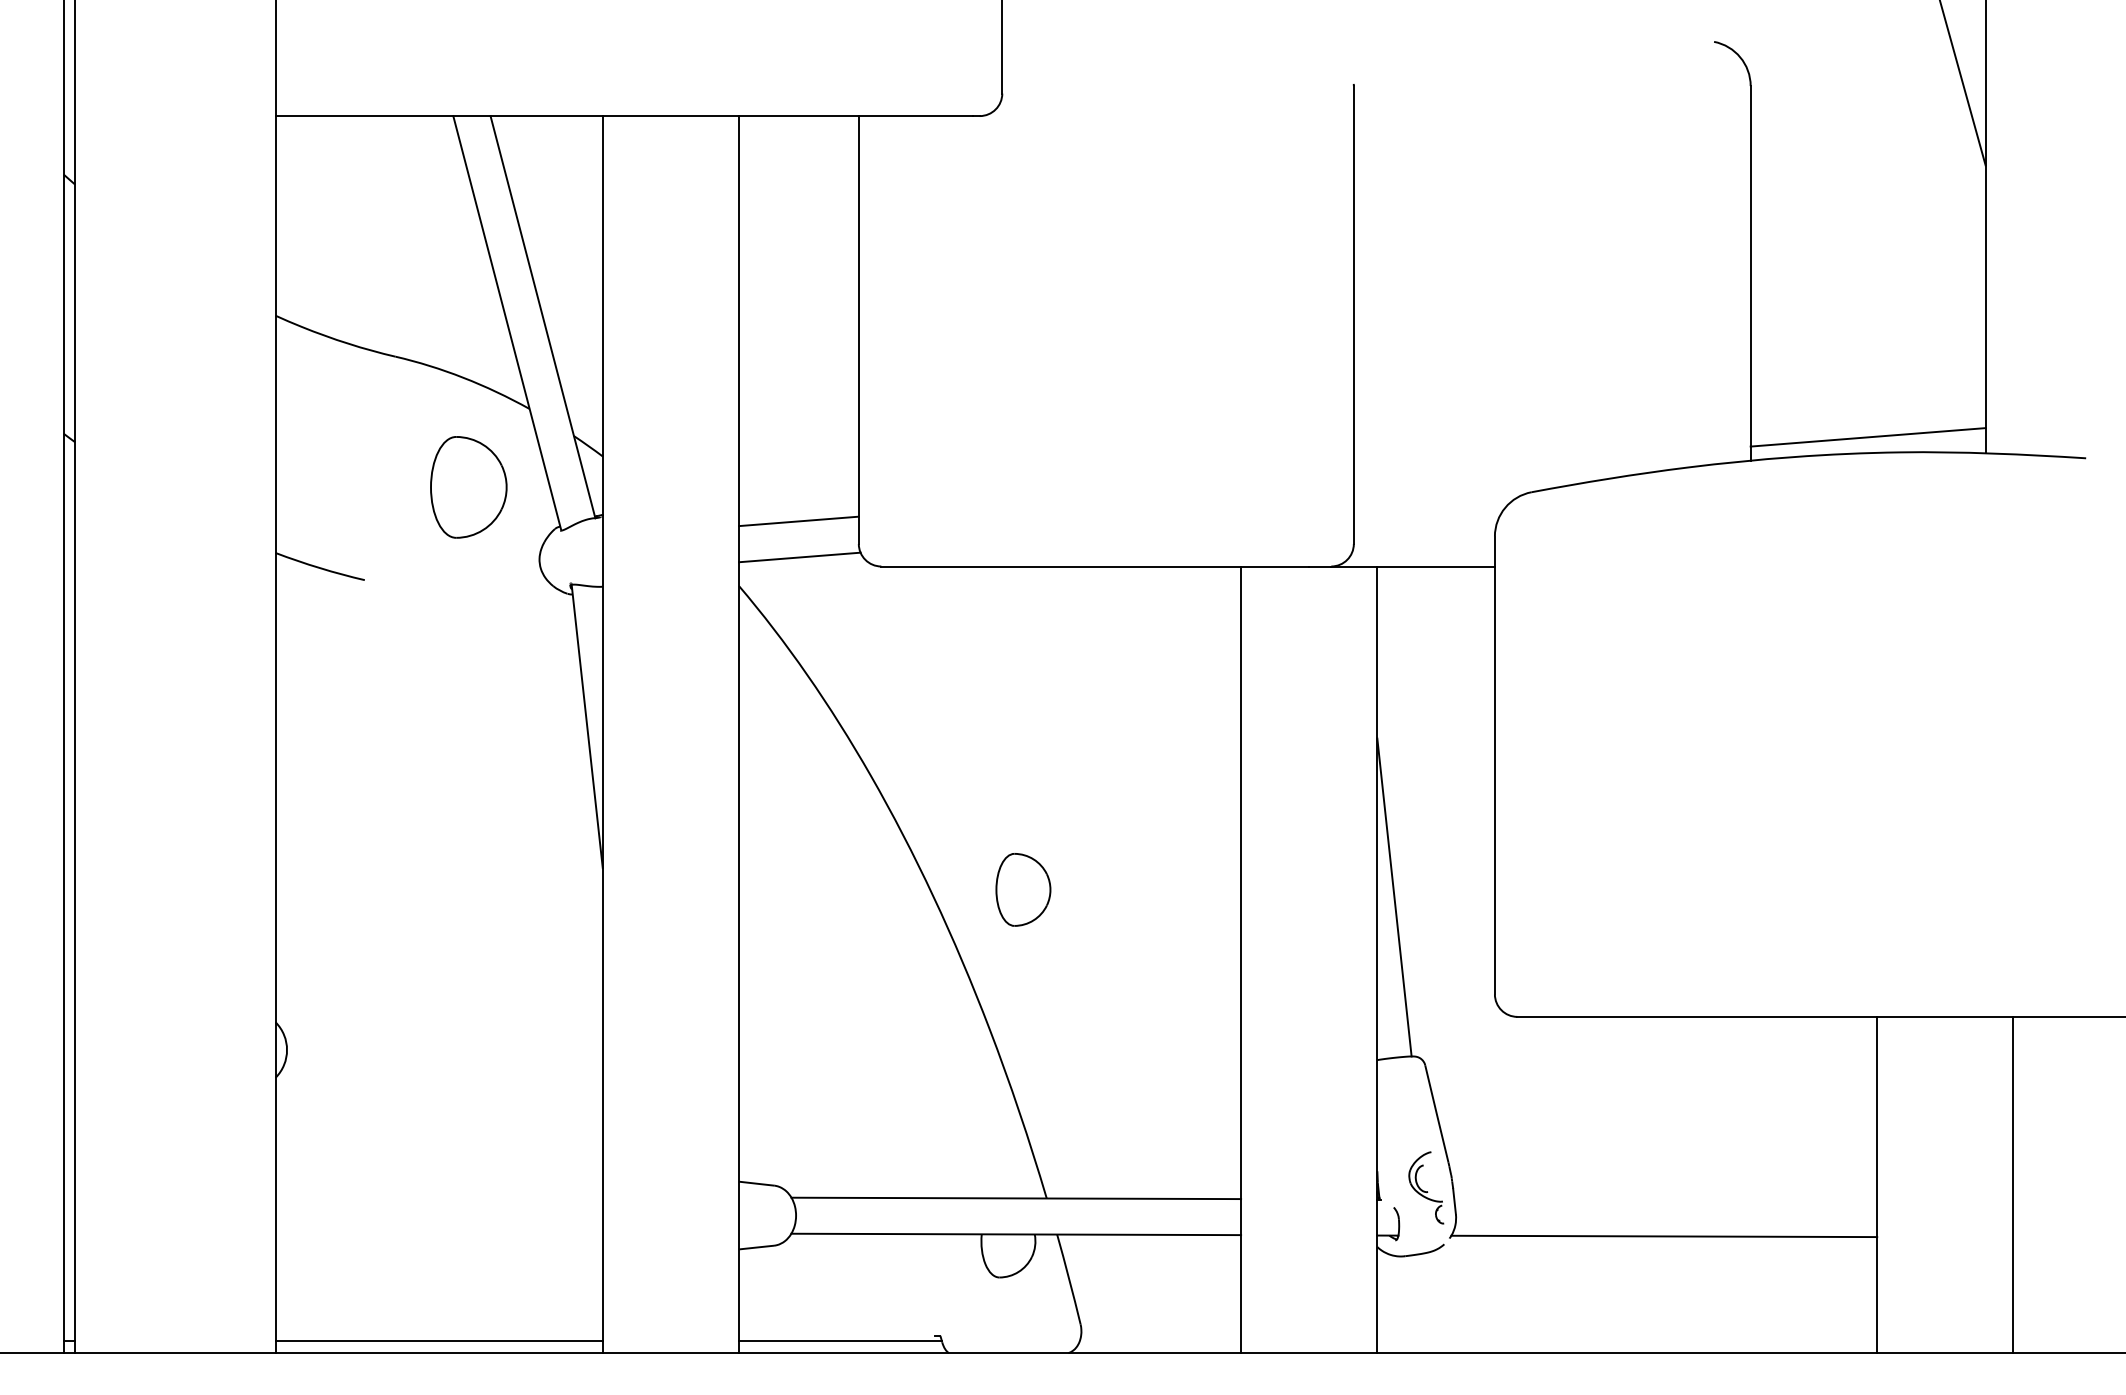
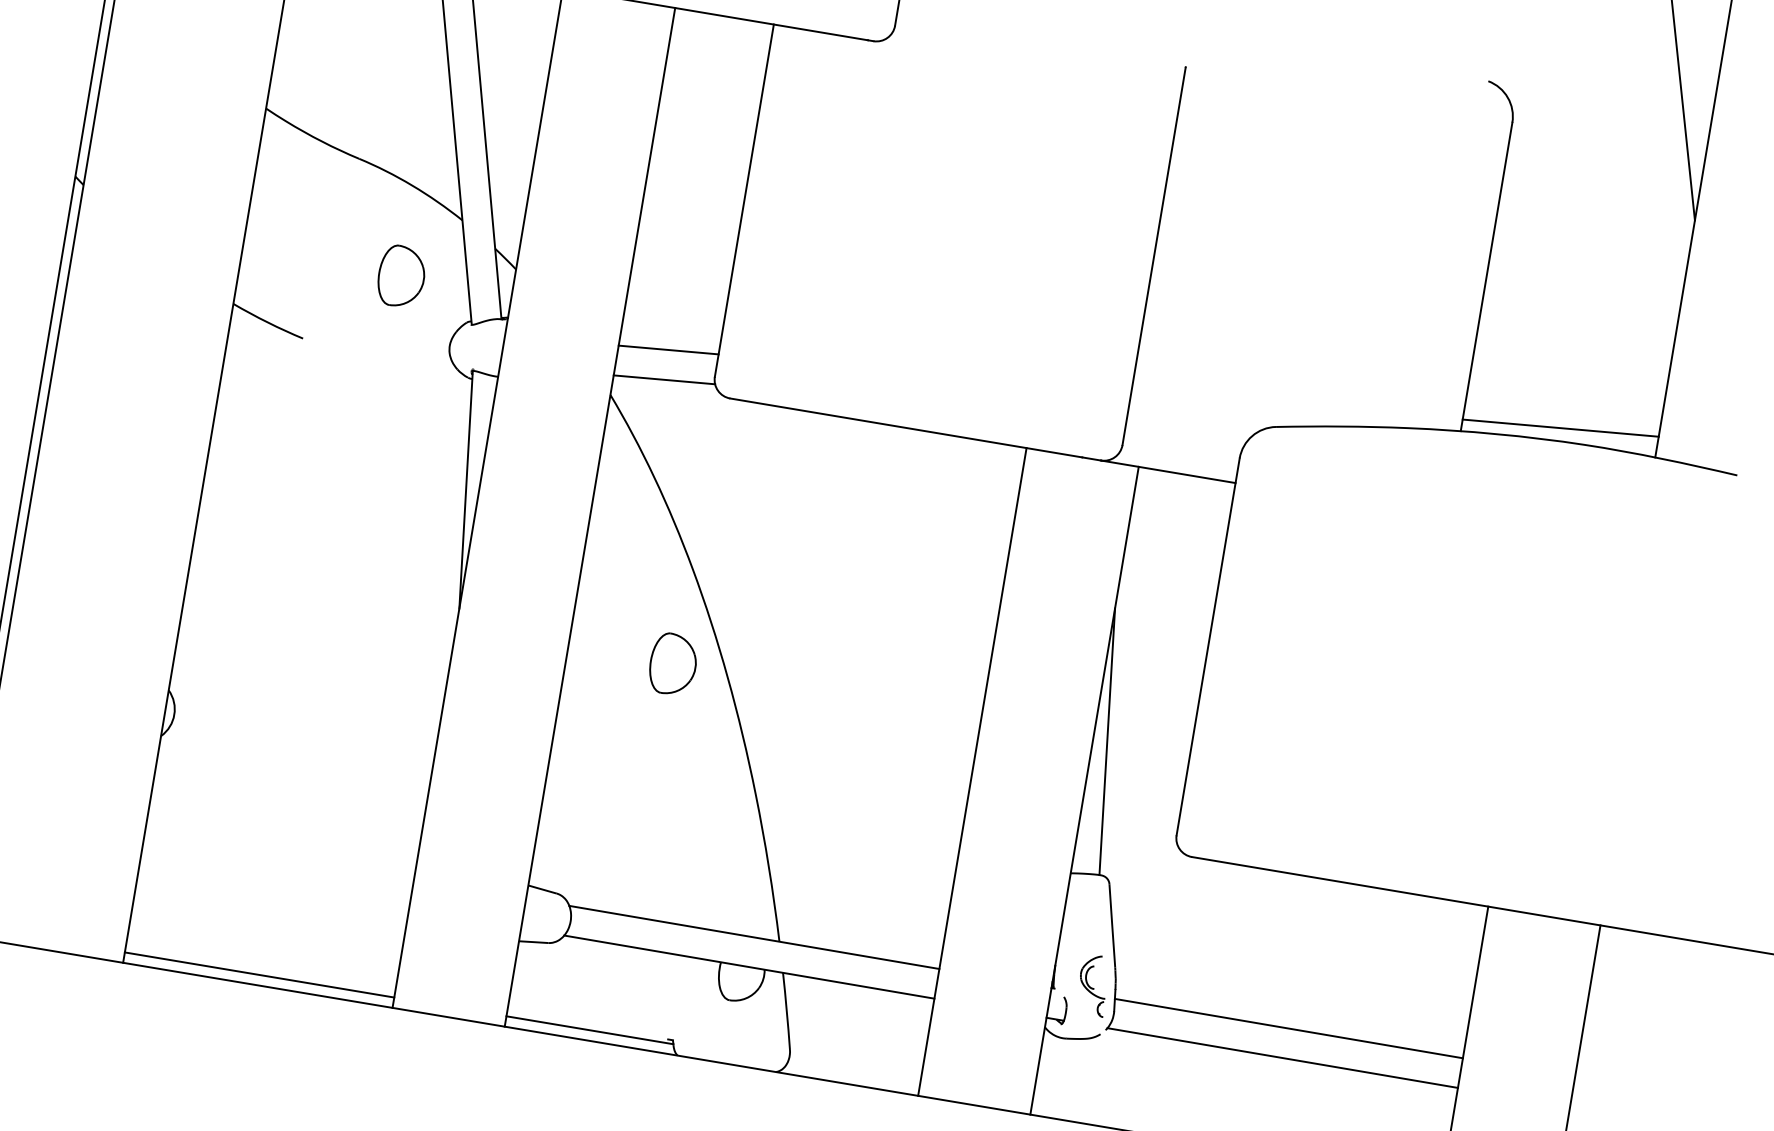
part: (468, 487) -> (401, 276), size x0.71
part: (1023, 889) -> (673, 664), moved
line: (1665, 1200) -> (1288, 1028), added

